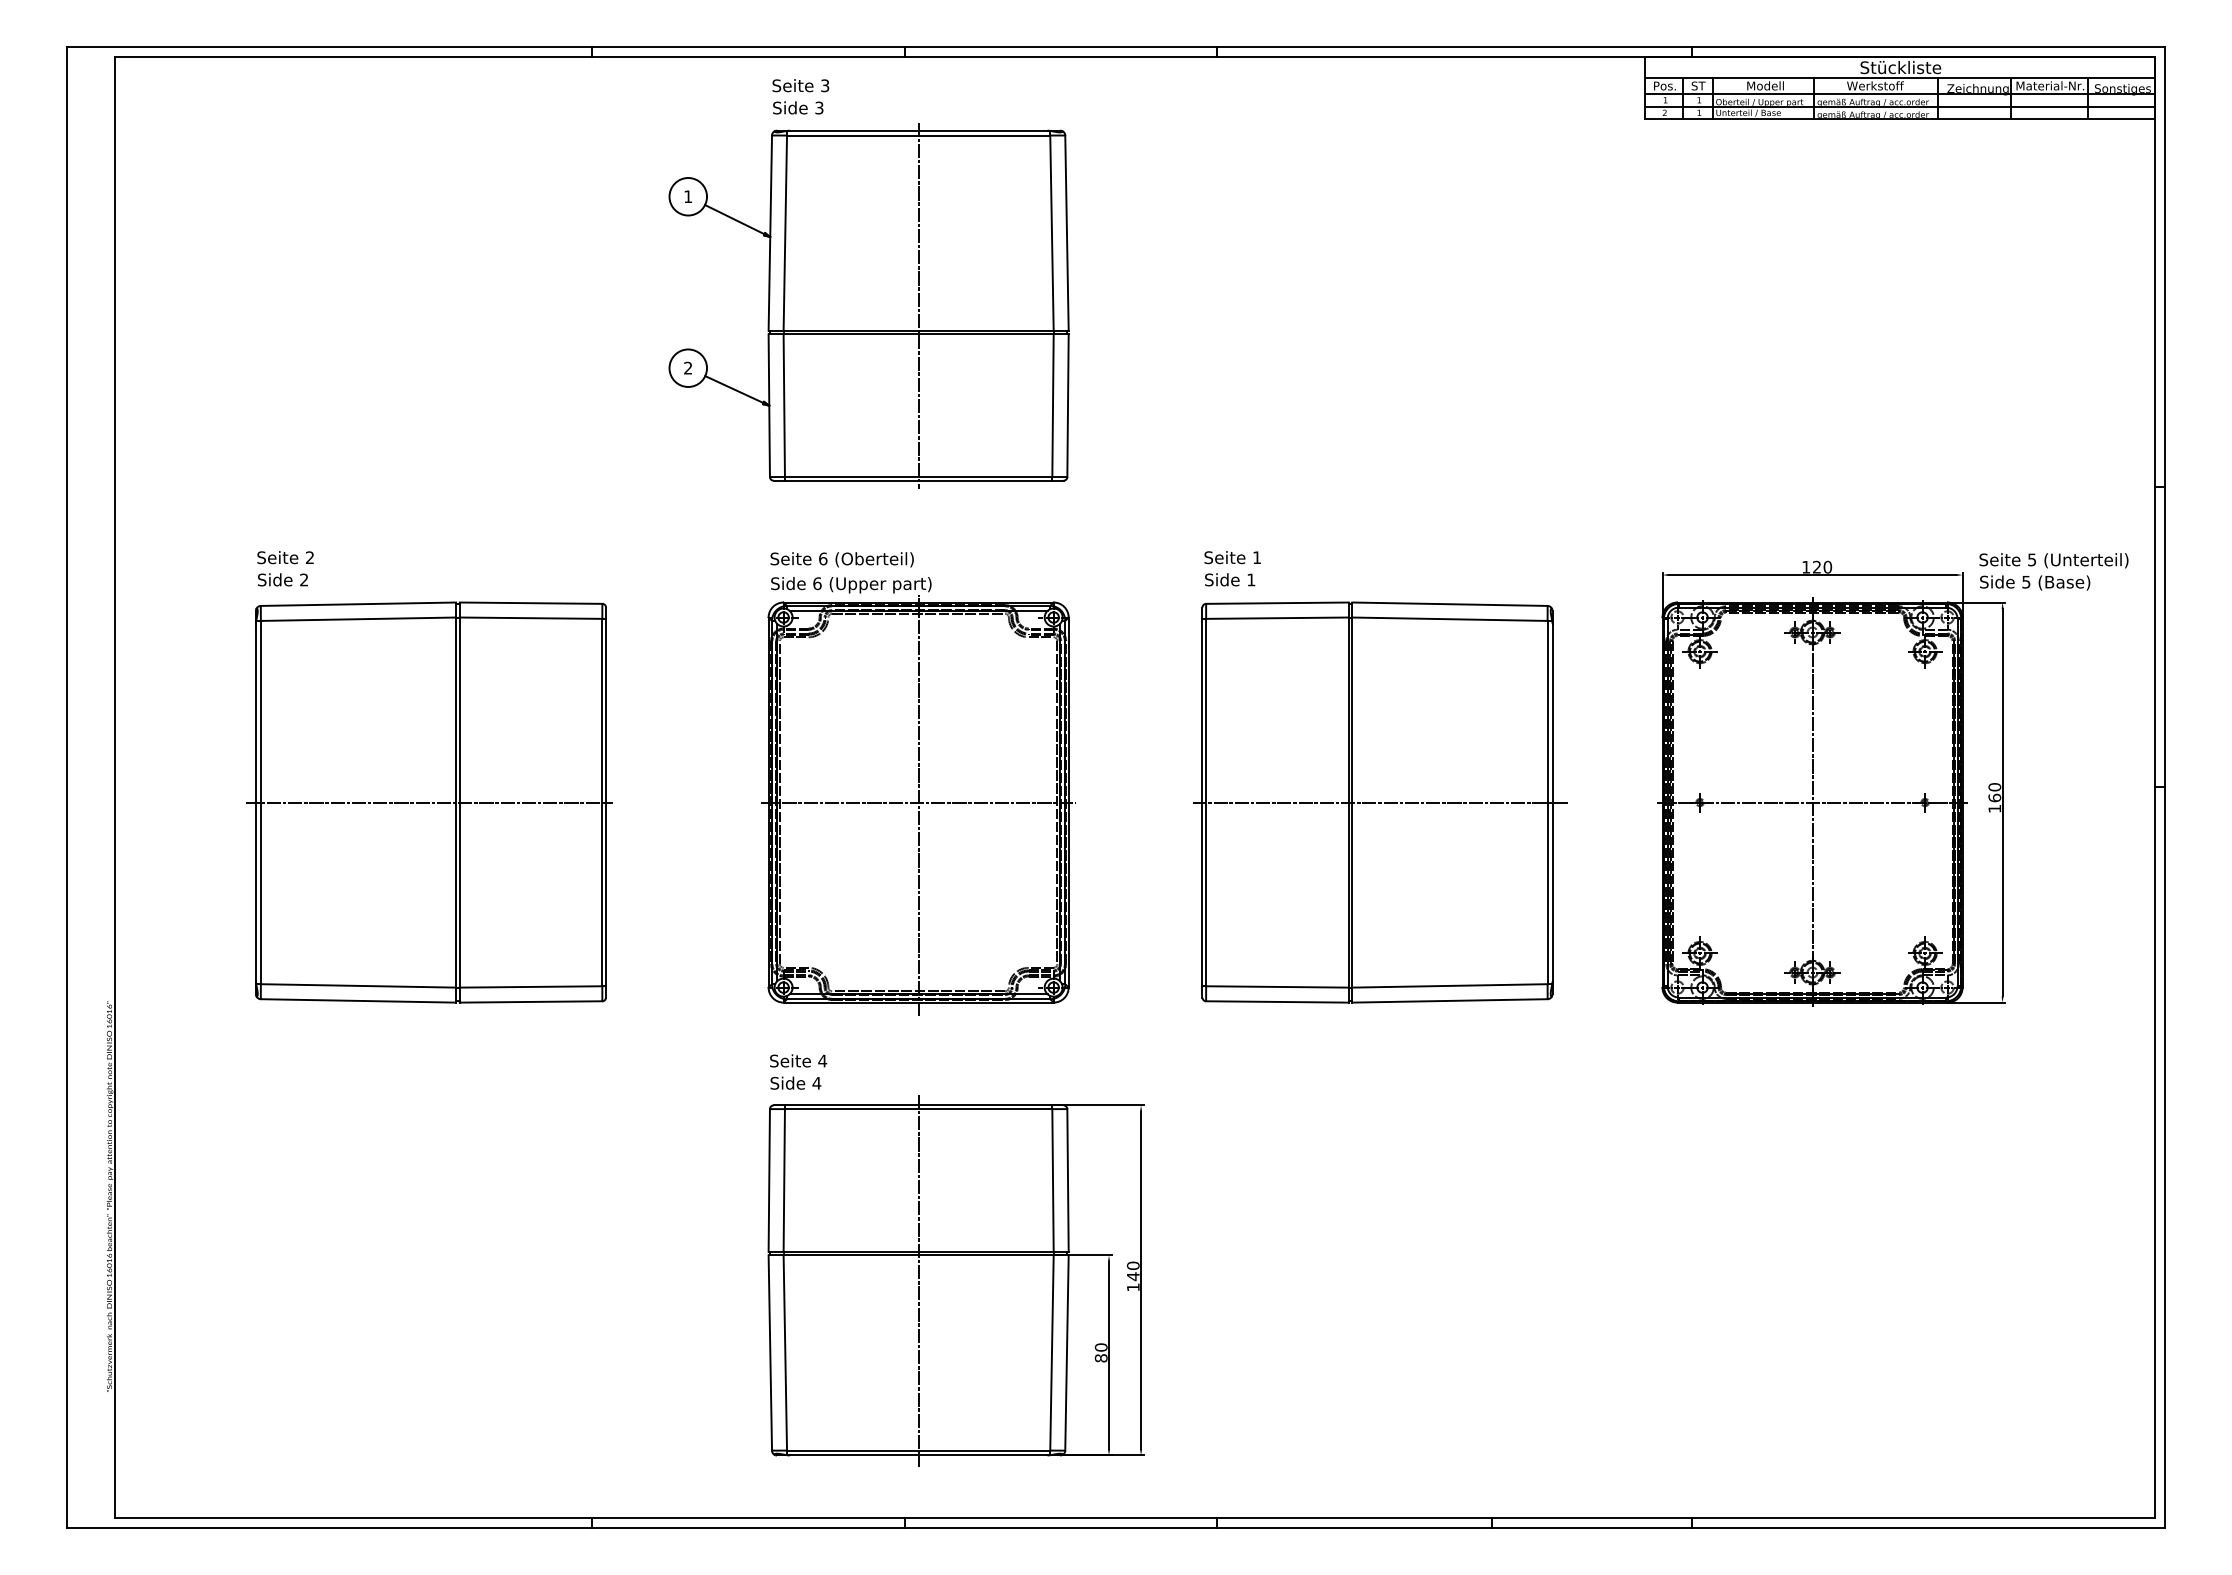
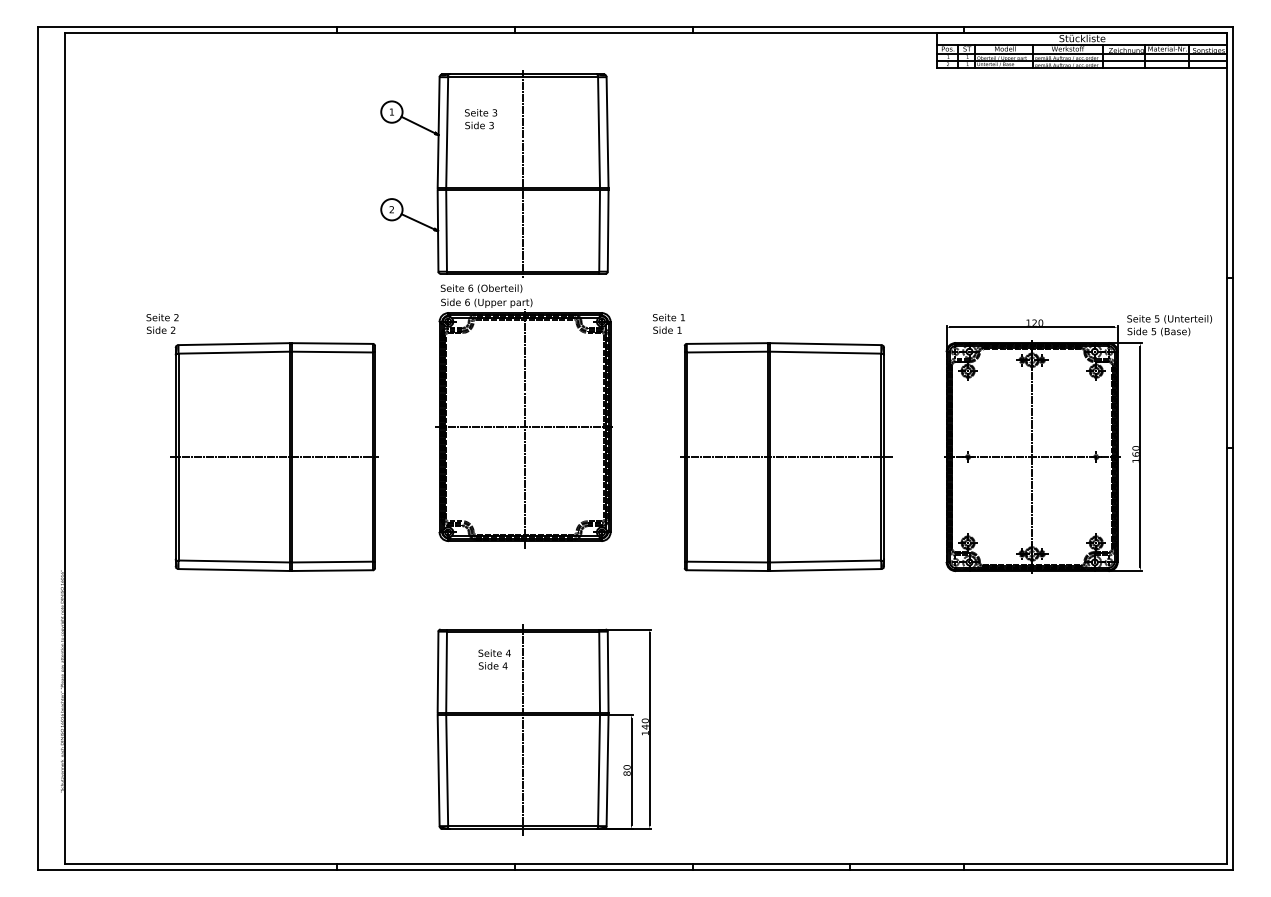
text: (801, 97) -> (481, 119), moved
text: (1231, 568) -> (668, 323), moved
part: (915, 783) -> (523, 416), moved
part: (429, 801) -> (274, 456), moved
text: (798, 1071) -> (494, 659), moved

